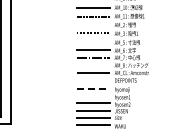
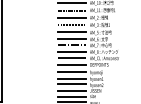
line: (93, 25) -> (72, 18), added
line: (93, 42) -> (72, 32), added
line: (93, 65) -> (72, 52), added
line: (93, 80) -> (72, 64), added
line: (93, 88) -> (72, 71), dashed -> solid
line: (93, 96) -> (72, 78), added

